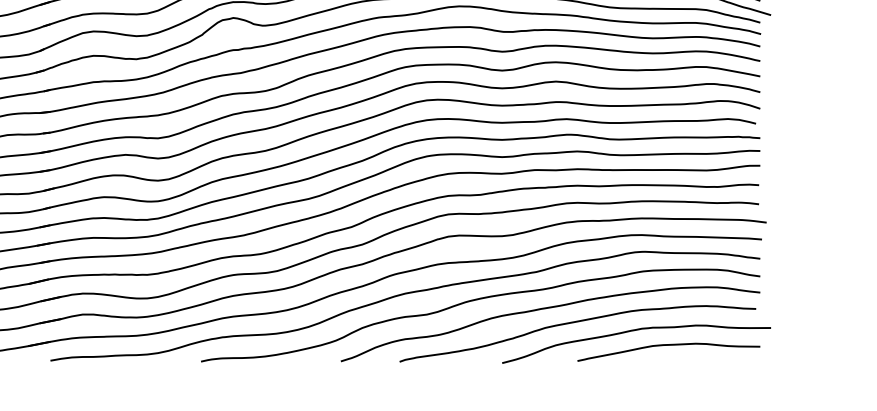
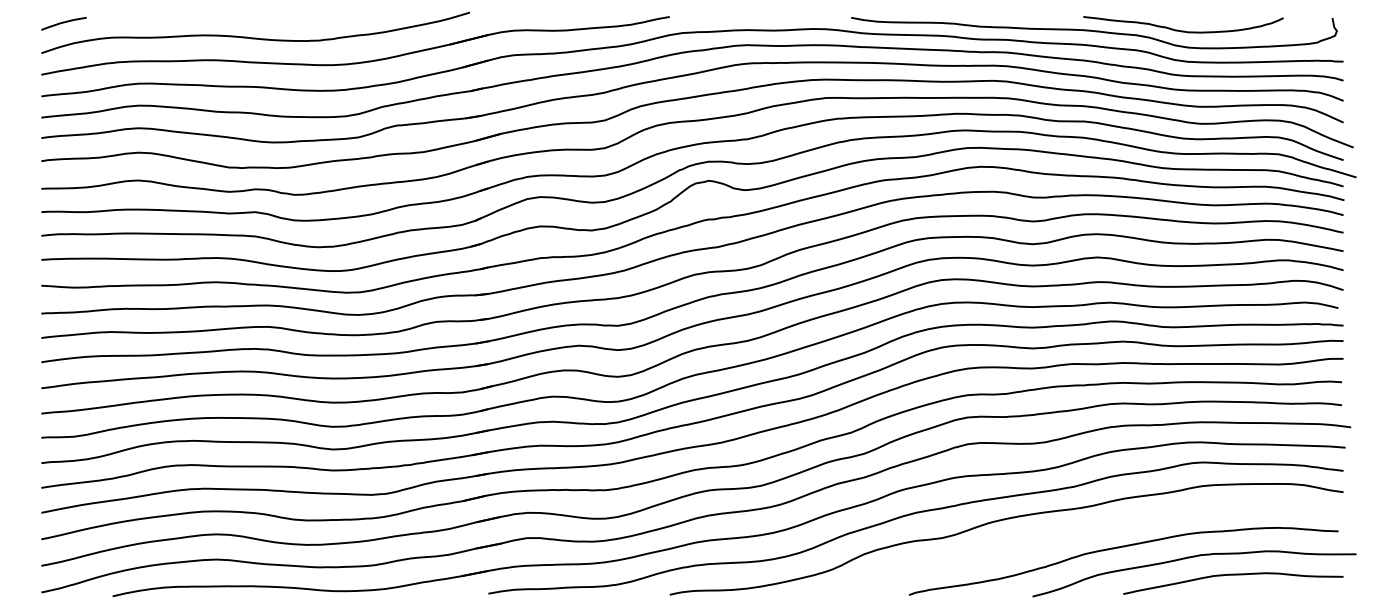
curve: (546, 309) -> (1086, 531), removed

